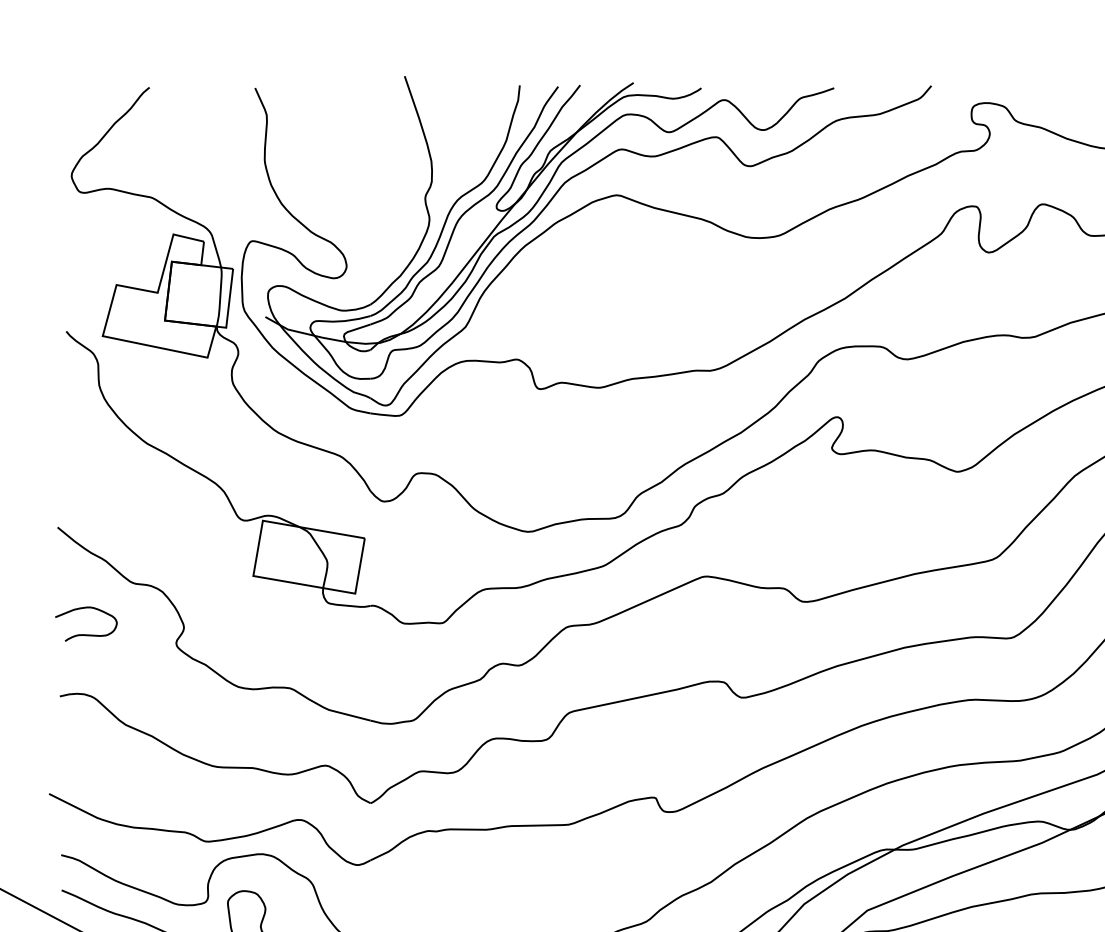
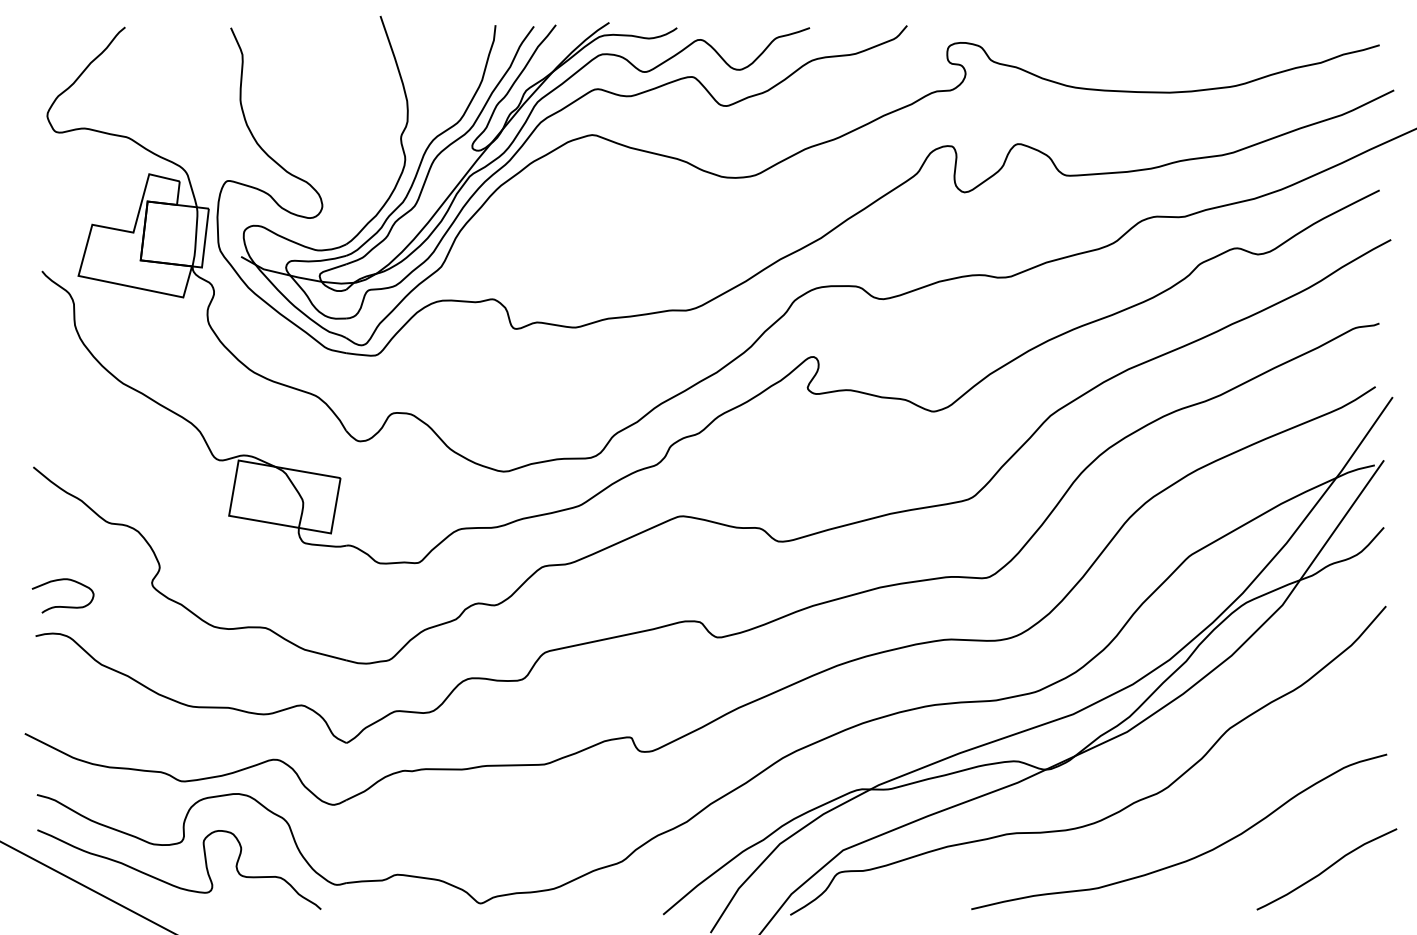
curve: (85, 634) -> (62, 606), moved

